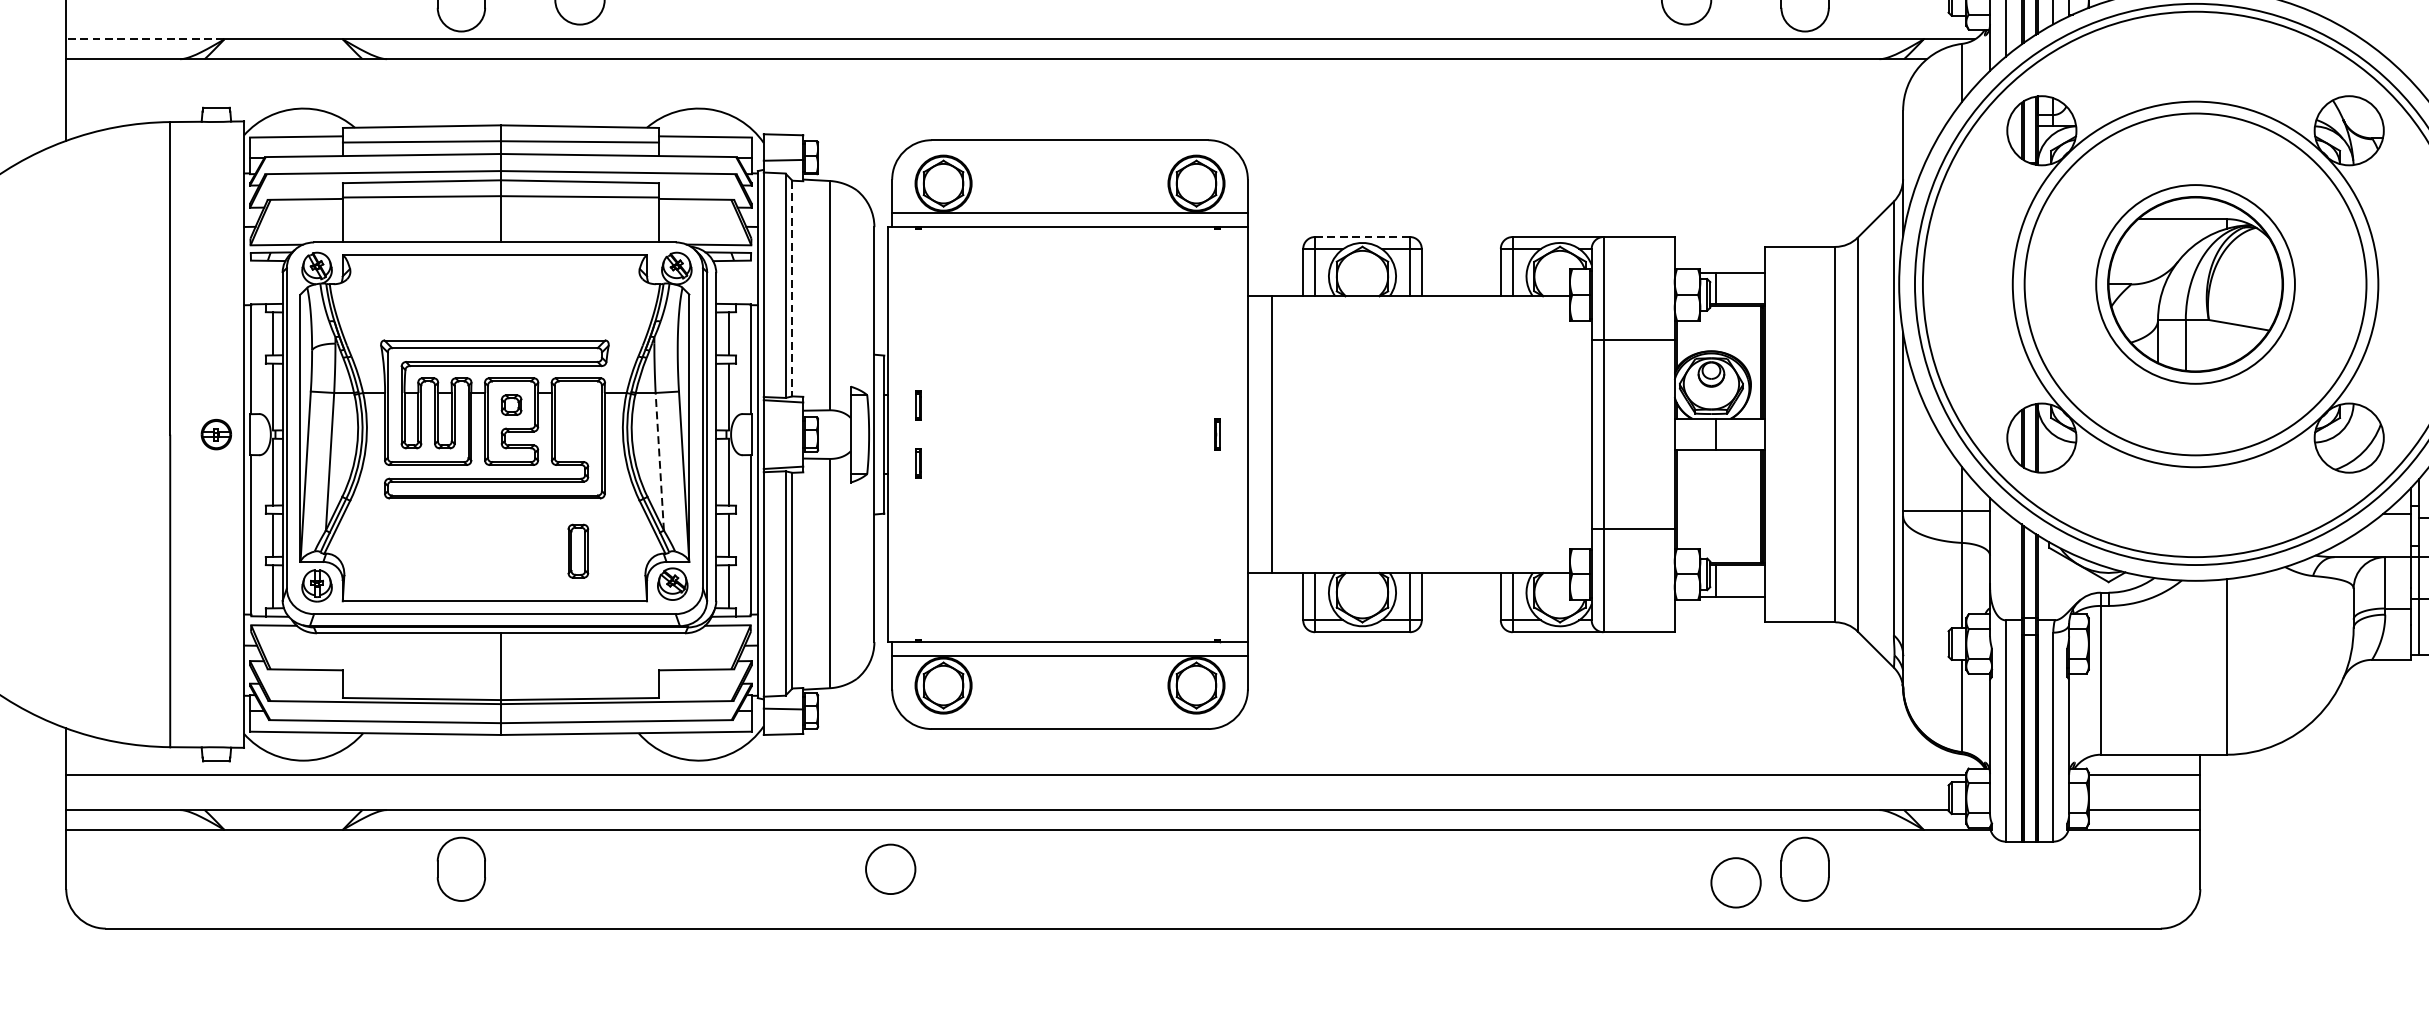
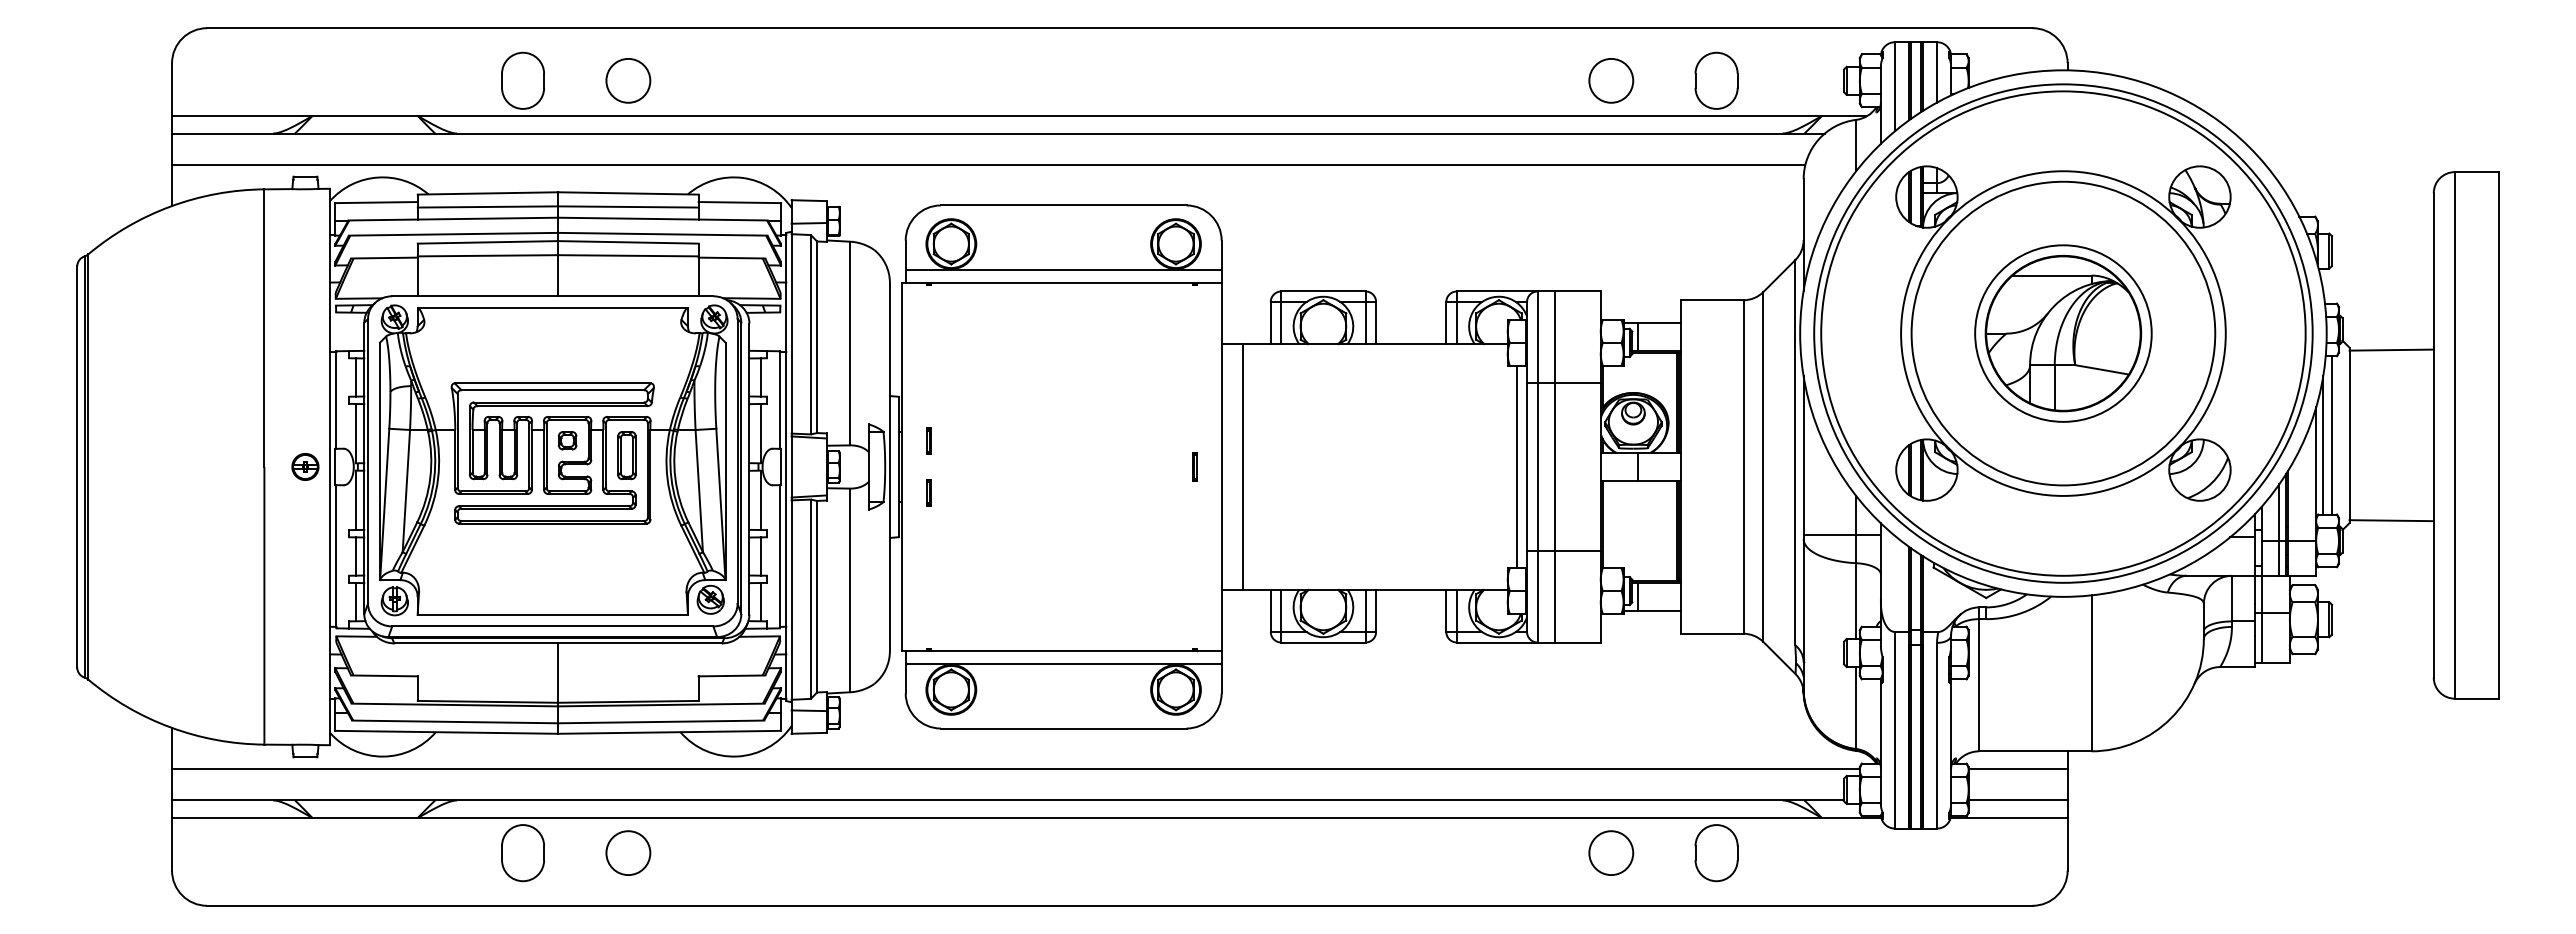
line: (144, 38) -> (241, 115), dashed -> solid
line: (985, 95) -> (988, 165), added
line: (1362, 237) -> (1323, 291), dashed -> solid
line: (792, 288) -> (817, 337), dashed -> solid
line: (1579, 434) -> (1516, 466), added
line: (1623, 434) -> (1555, 466), added
line: (660, 461) -> (699, 490), dashed -> solid
part: (577, 551) -> (626, 455), moved
circle: (890, 868) -> (628, 852), moved
circle: (1736, 882) -> (1611, 852), moved

